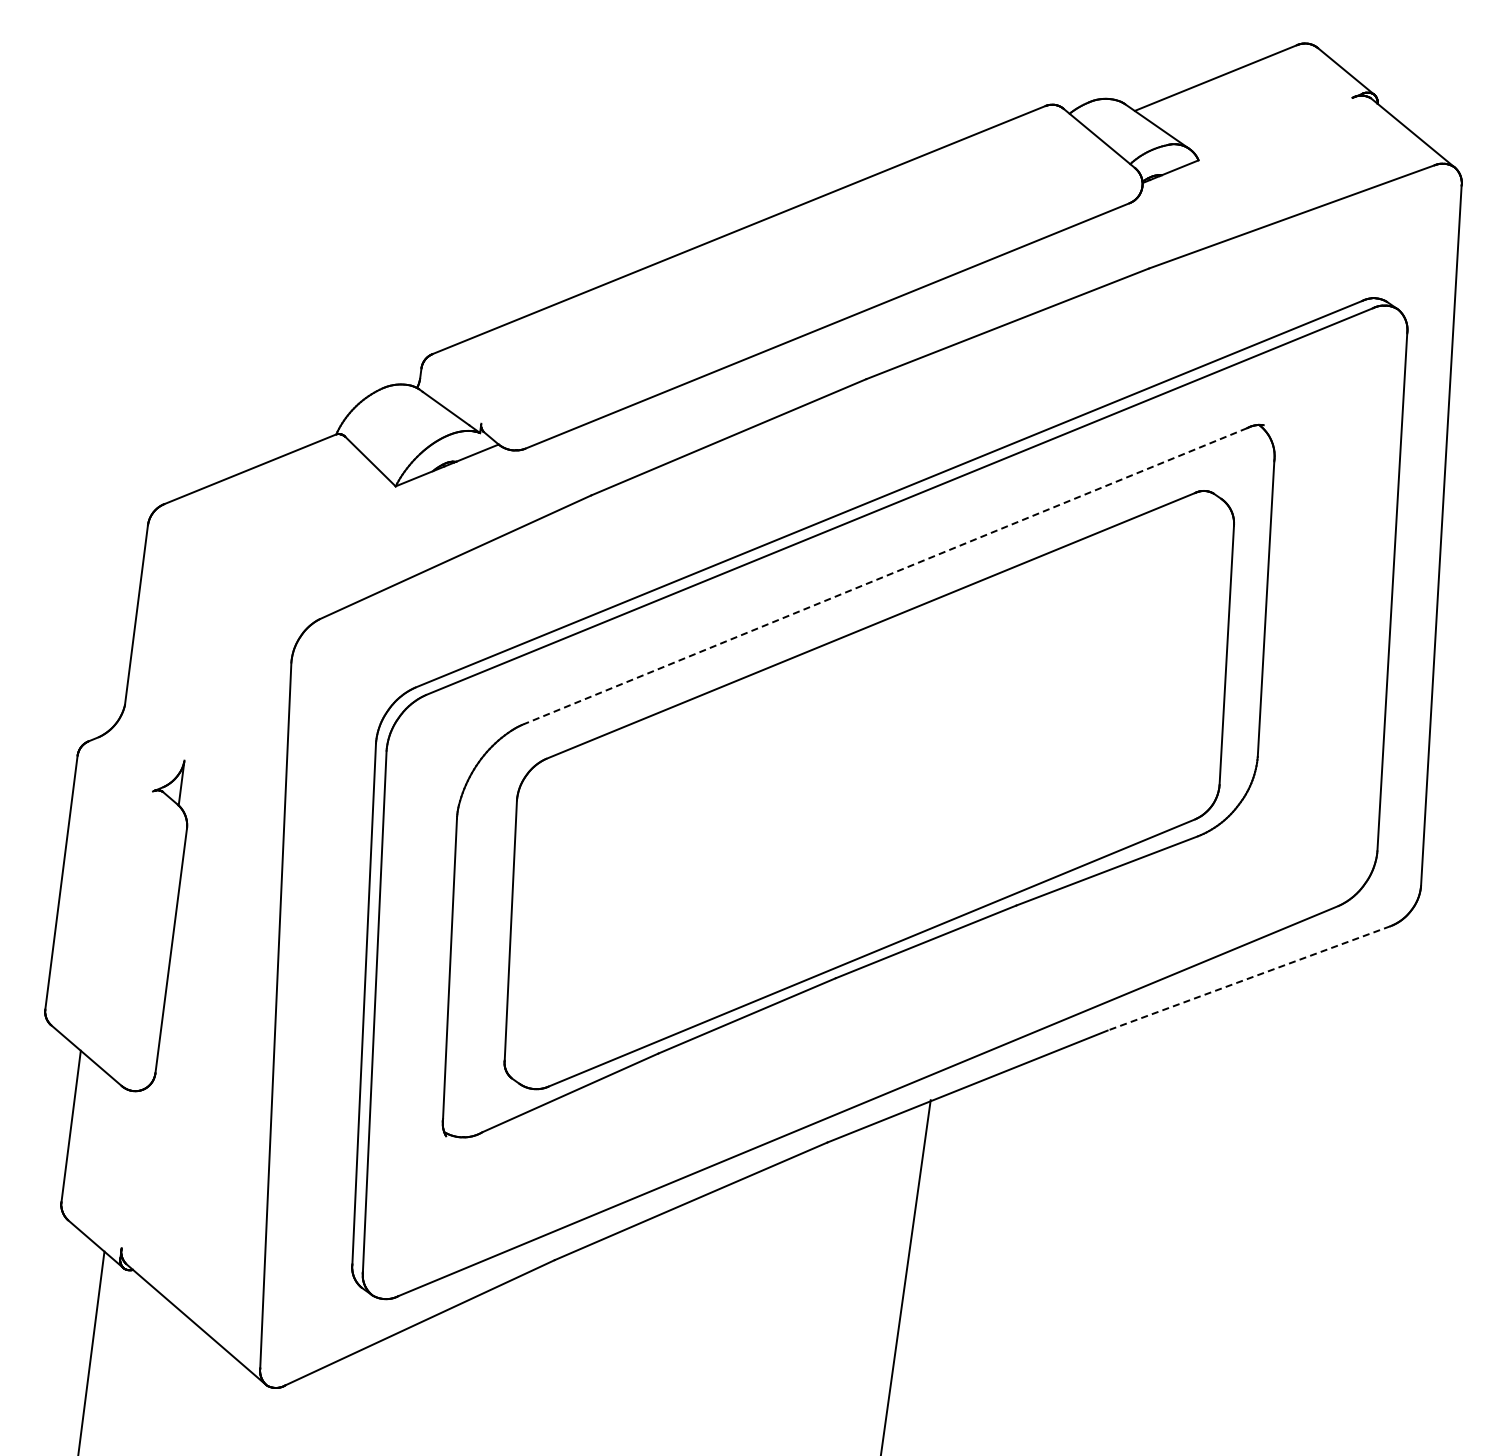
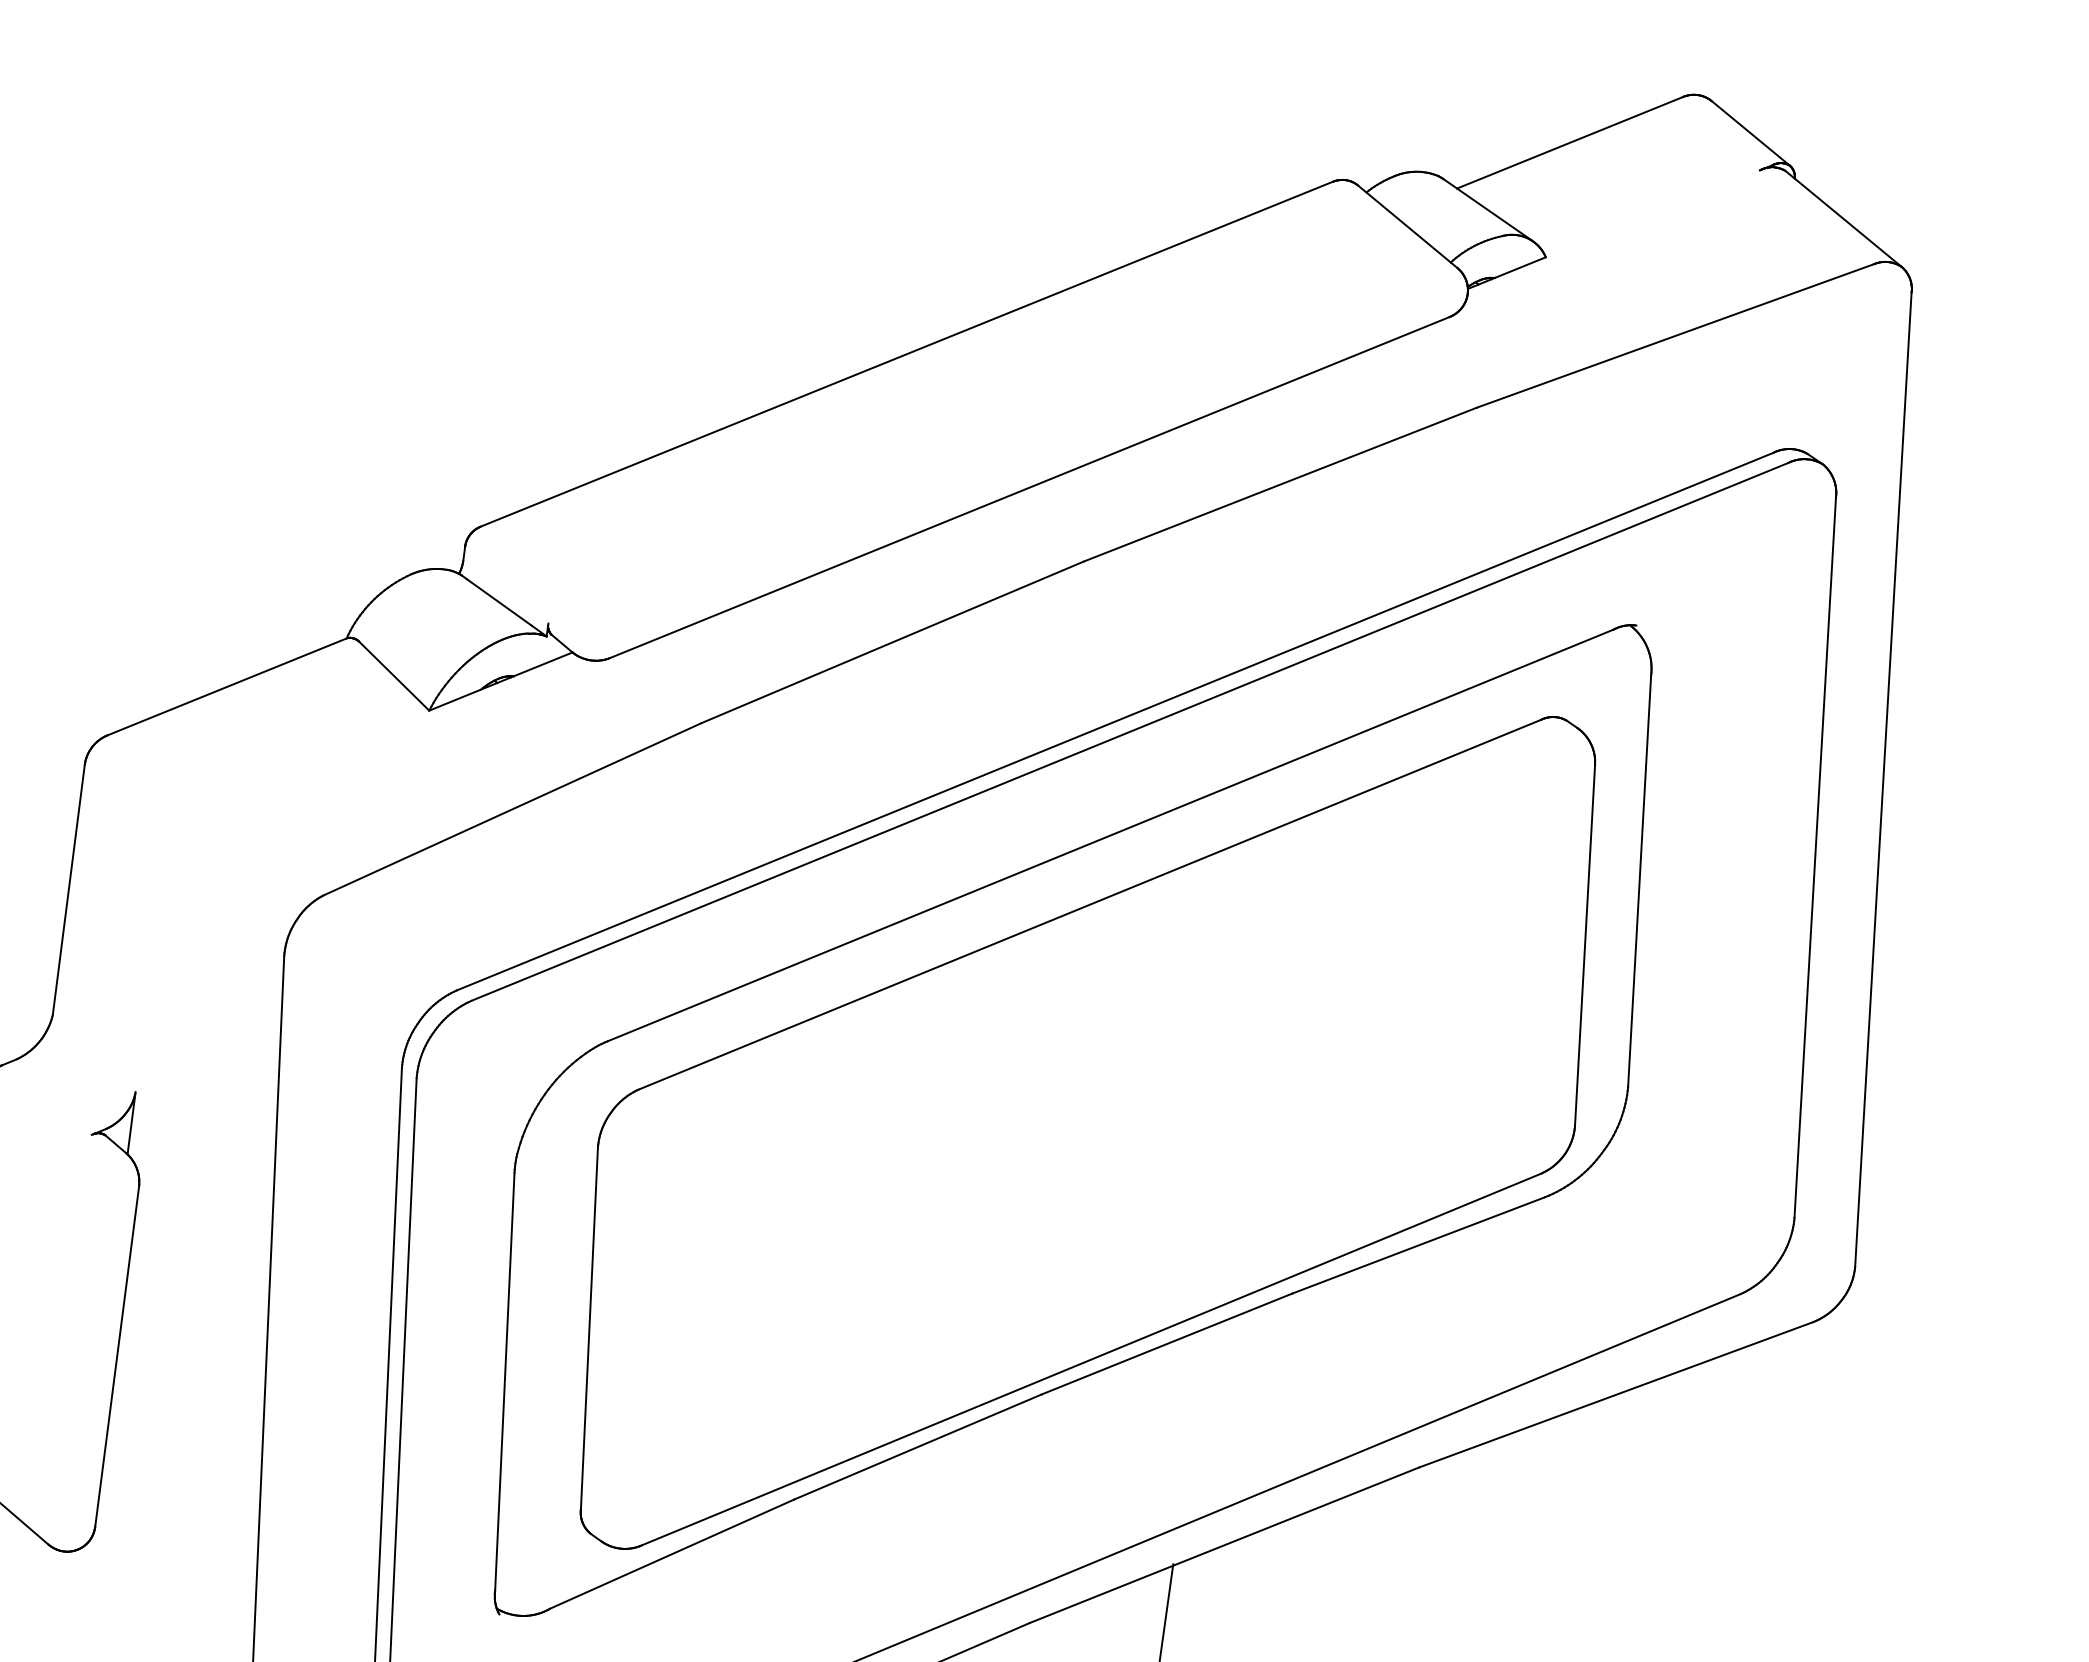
line: (885, 576) -> (1110, 835), dashed -> solid
line: (1249, 978) -> (1616, 1394), dashed -> solid

